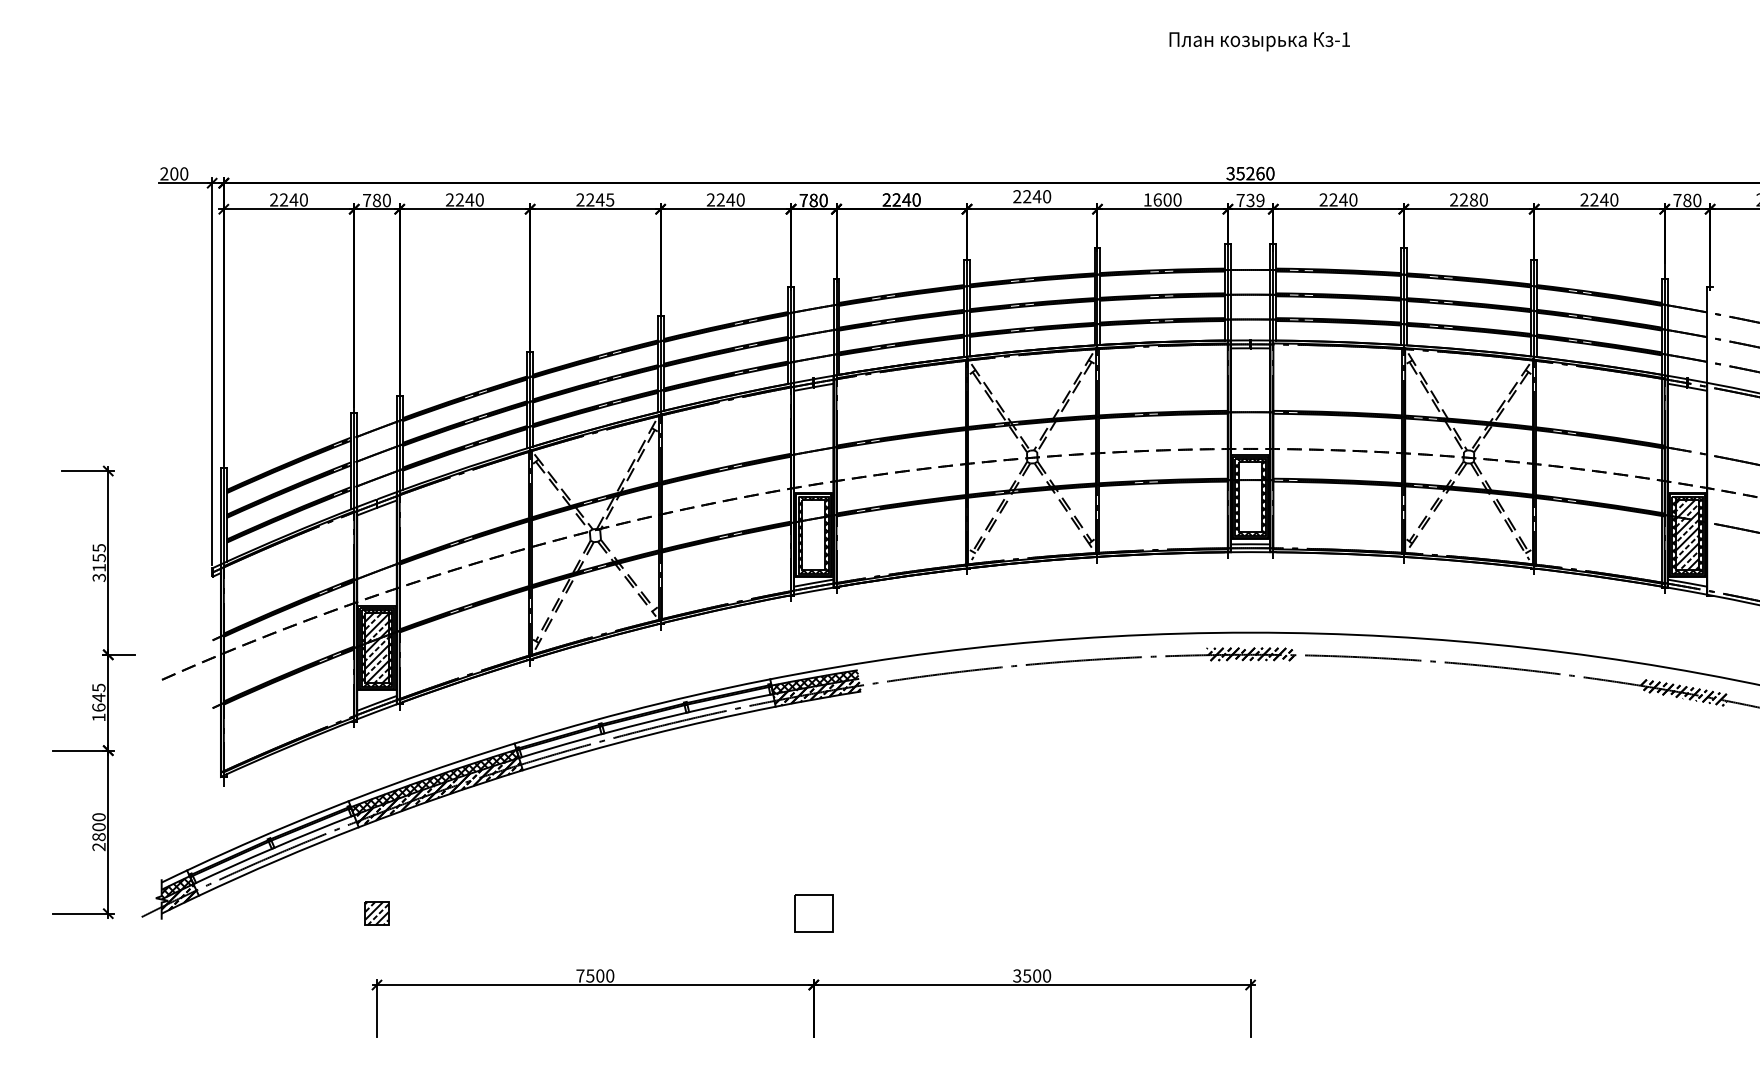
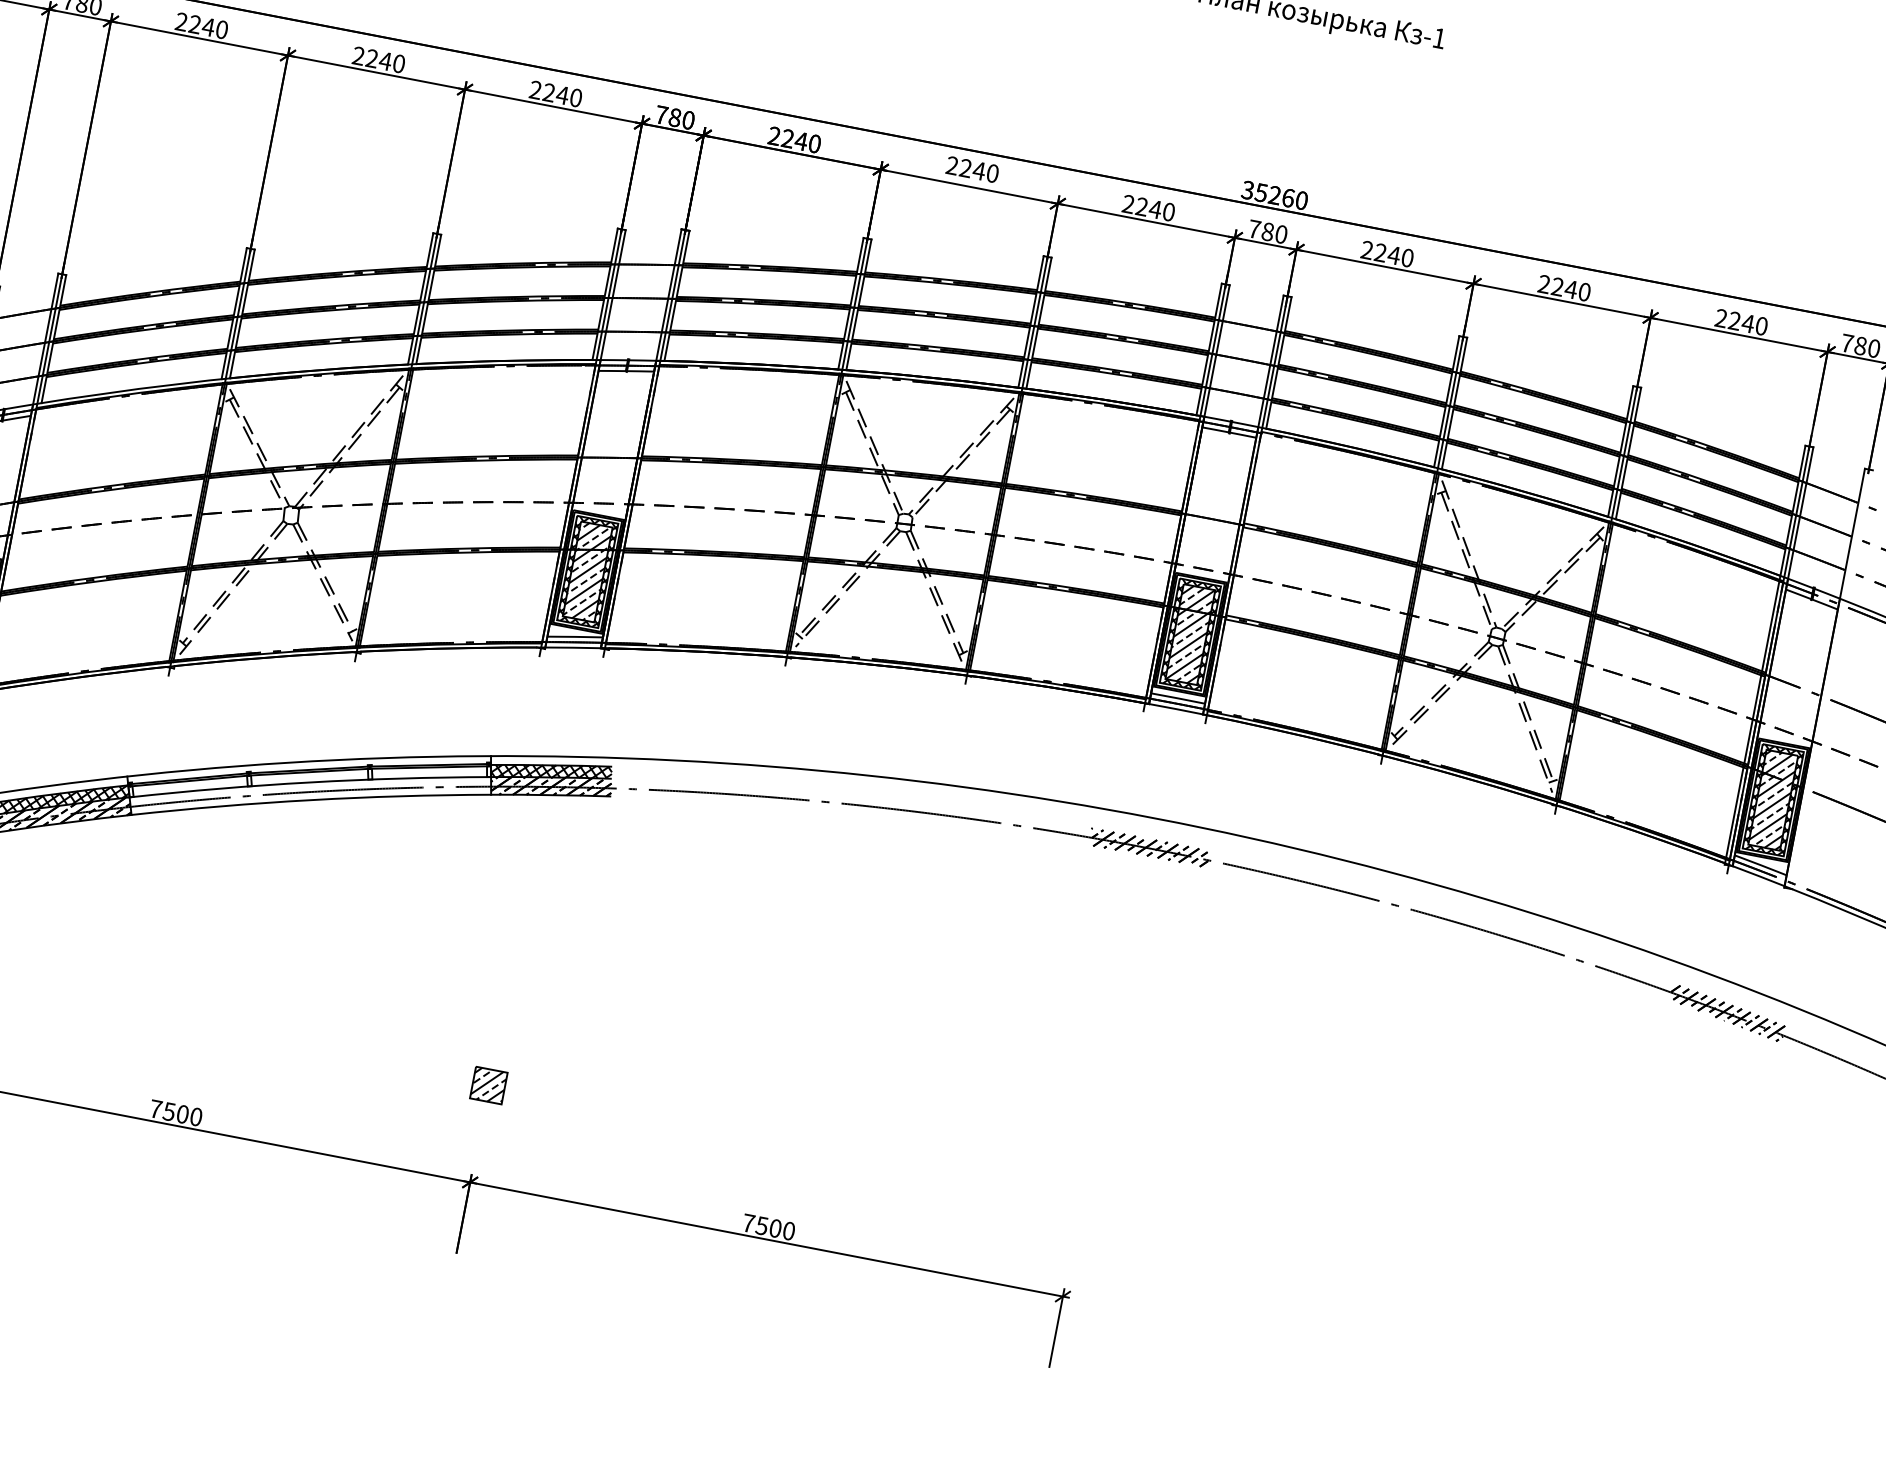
text: (610, 199) -> (399, 63), 2245 -> 2240
text: (1157, 199) -> (1141, 206), 1600 -> 2240
text: (1473, 199) -> (1570, 288), 2280 -> 2240
text: (1255, 200) -> (1274, 233), 739 -> 780
hatch: (1250, 497) -> (1190, 634), added
hatch: (813, 535) -> (587, 572), added
part: (813, 913) -> (488, 1085), size x0.62
text: (1017, 975) -> (749, 1222), 3500 -> 7500

